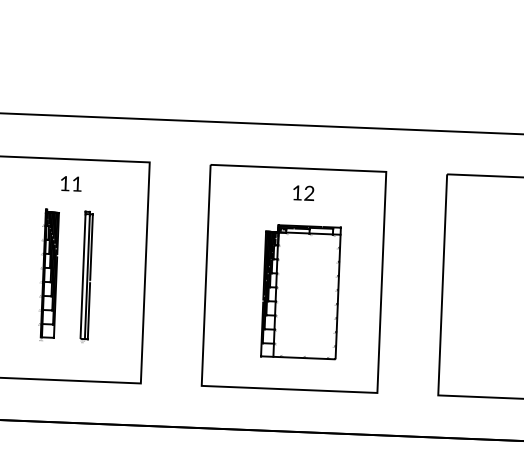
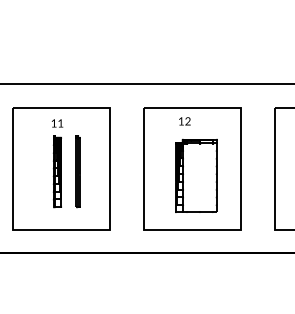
text: (71, 184) -> (57, 123), moved
text: (303, 193) -> (184, 121), moved

